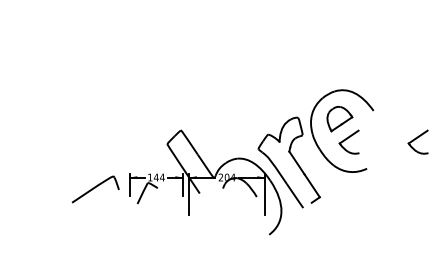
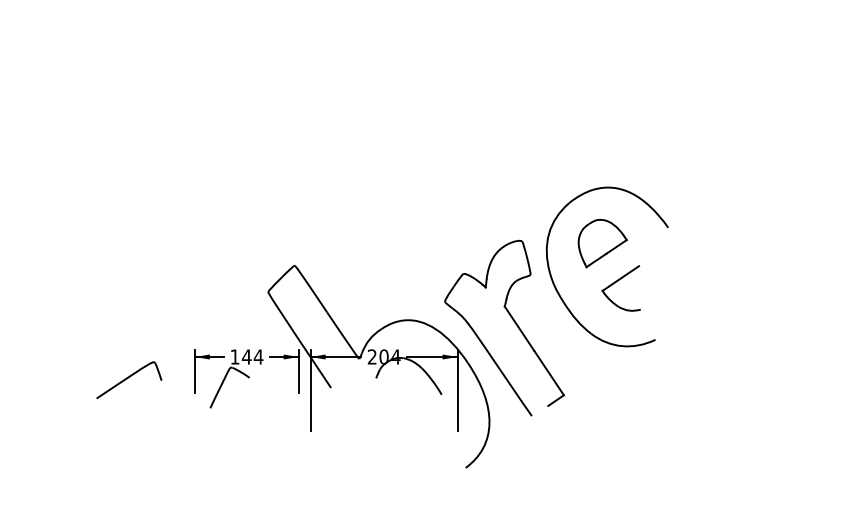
part: (417, 141) -> (753, 287), removed
part: (95, 189) -> (128, 380), size x0.71

